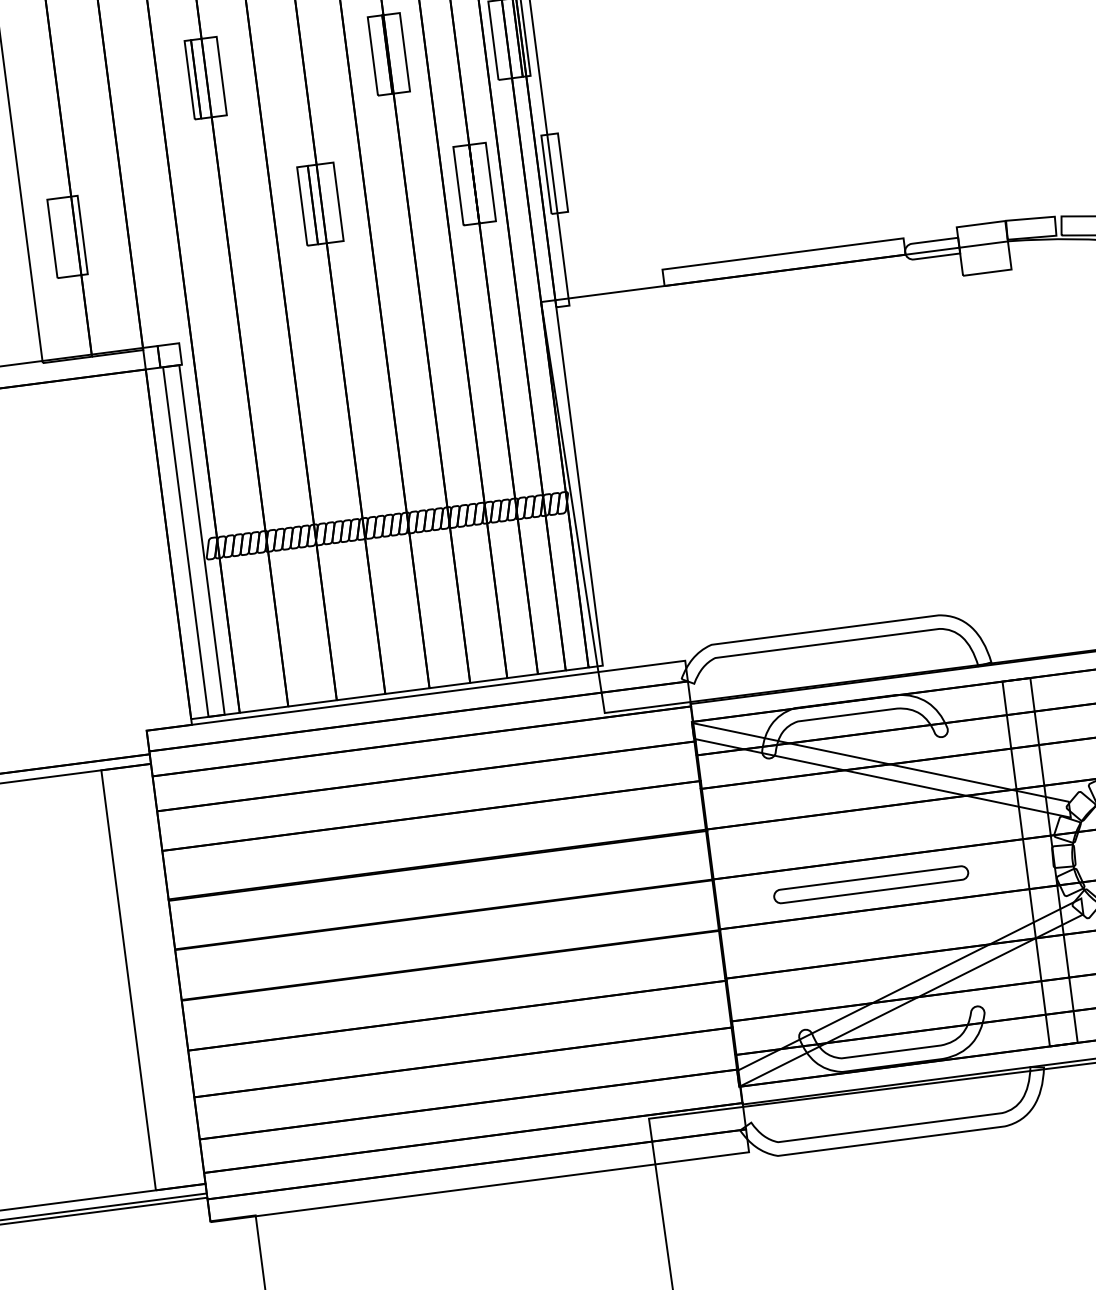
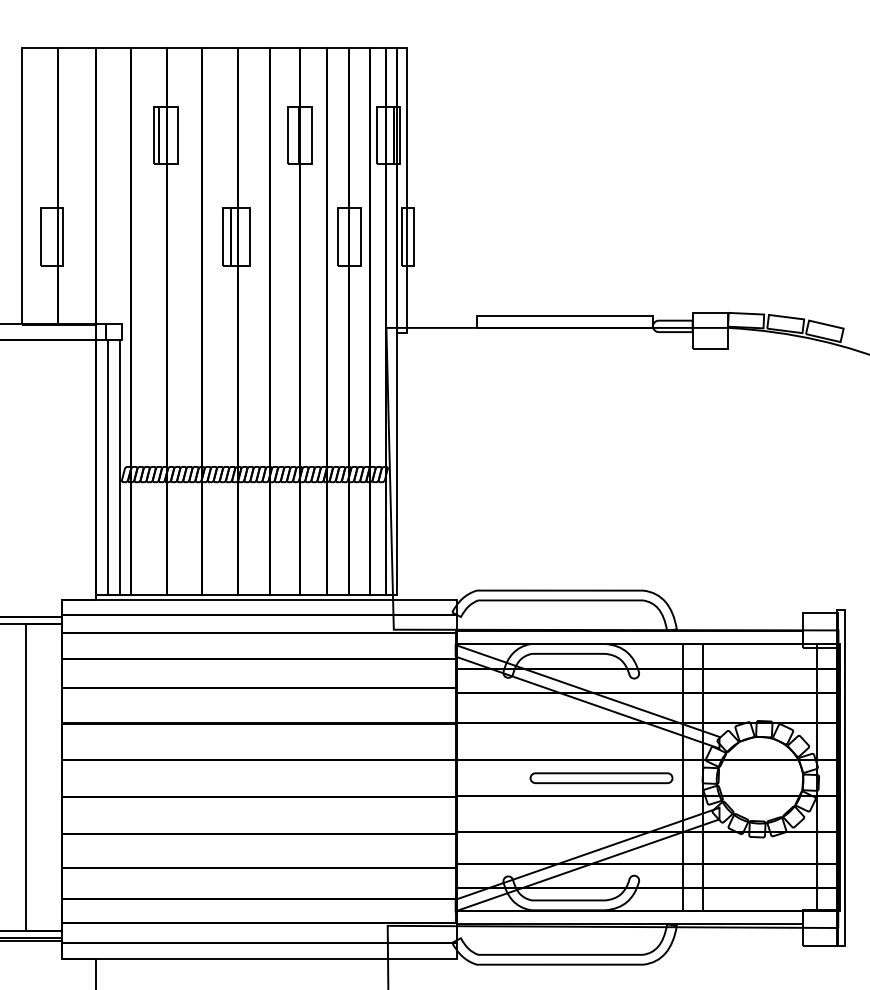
part: (871, 885) -> (601, 778), moved

